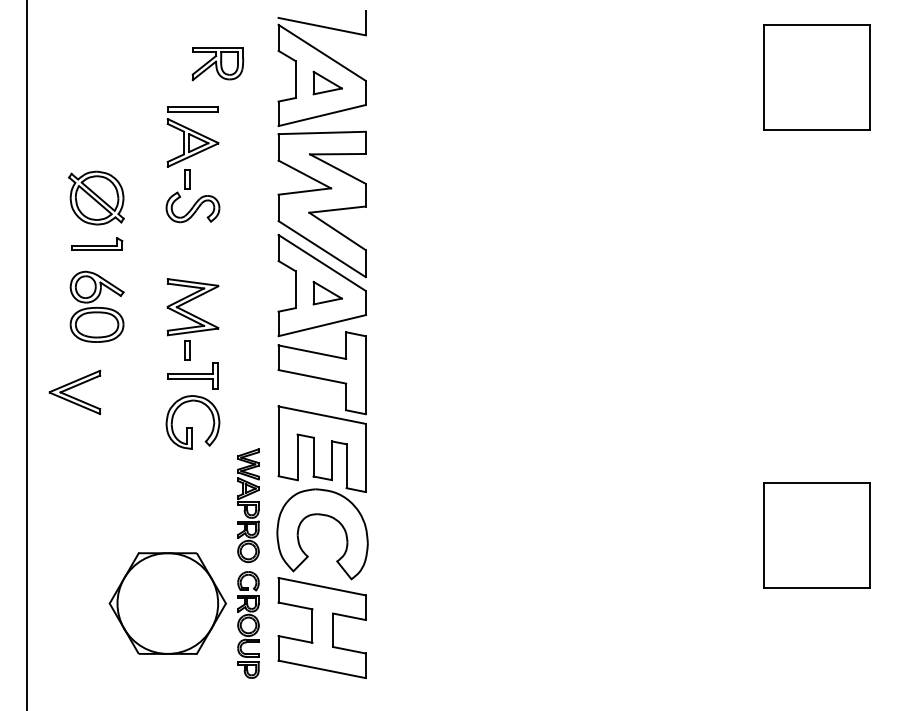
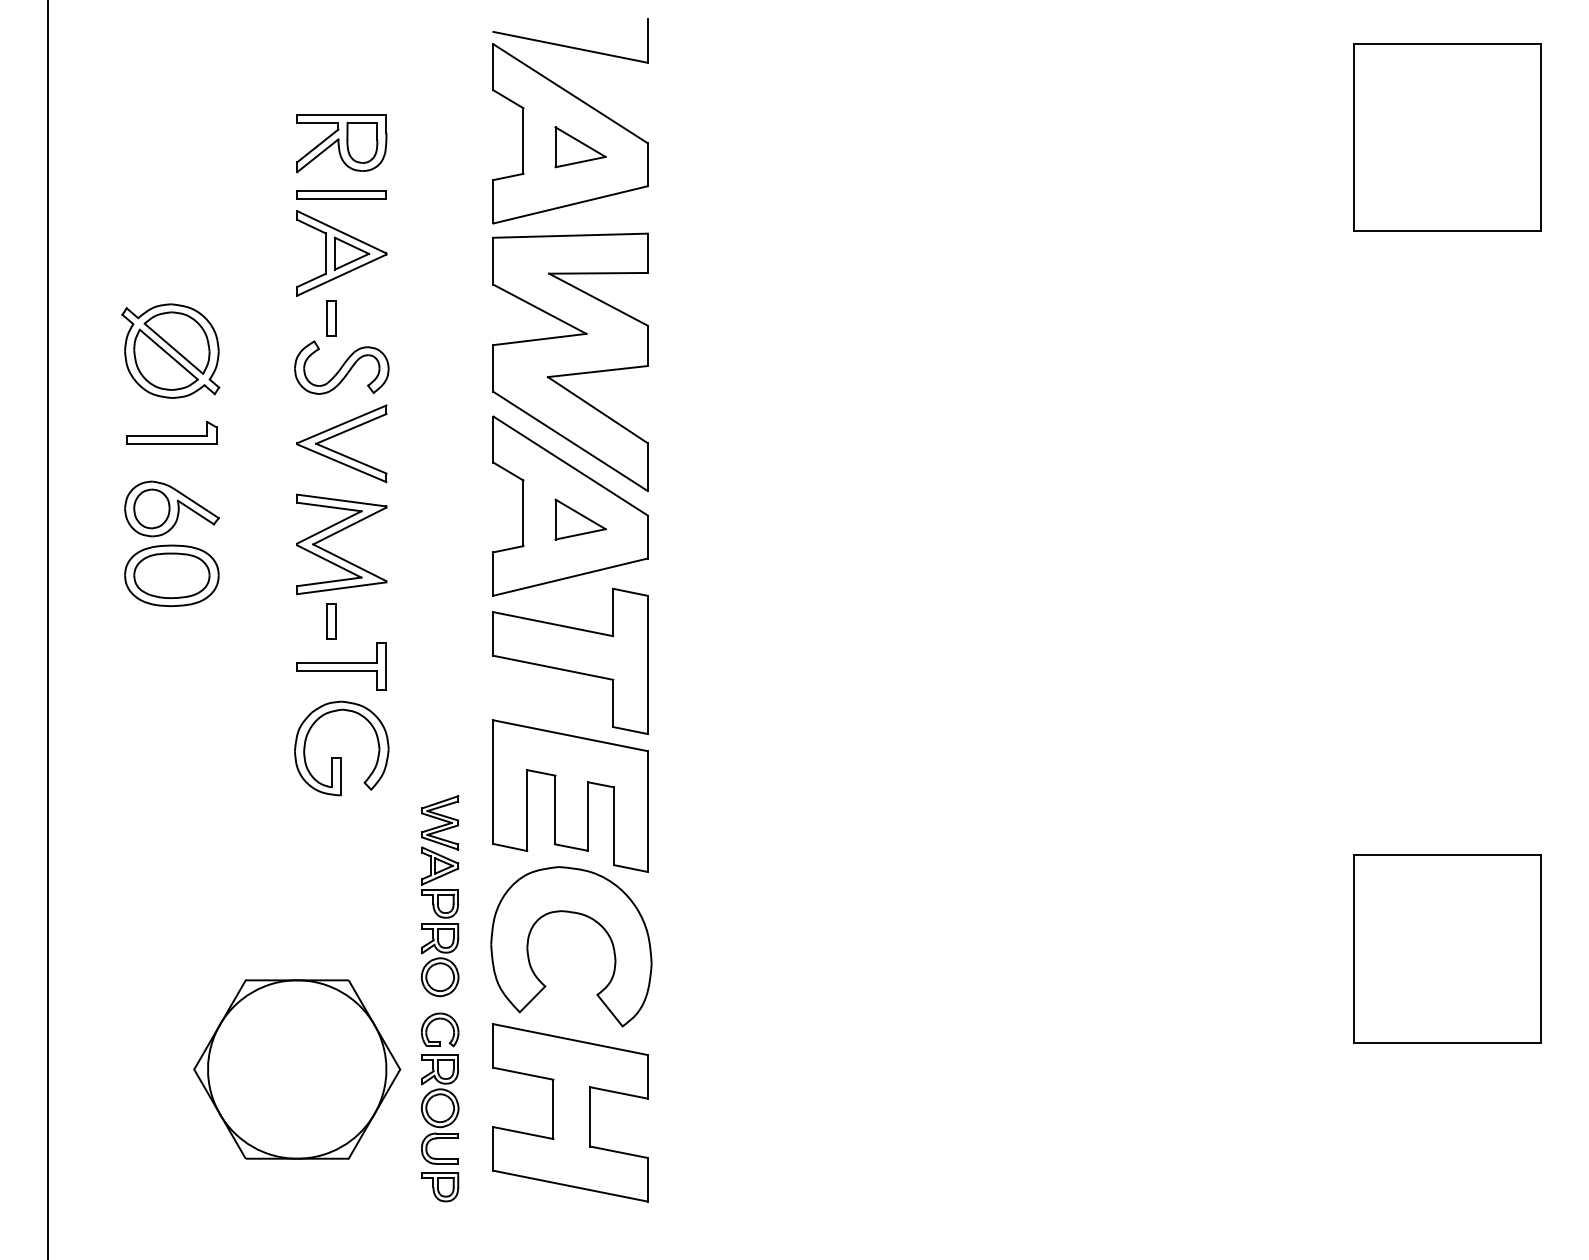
part: (217, 64) -> (340, 144), moved
part: (74, 392) -> (340, 443), moved

